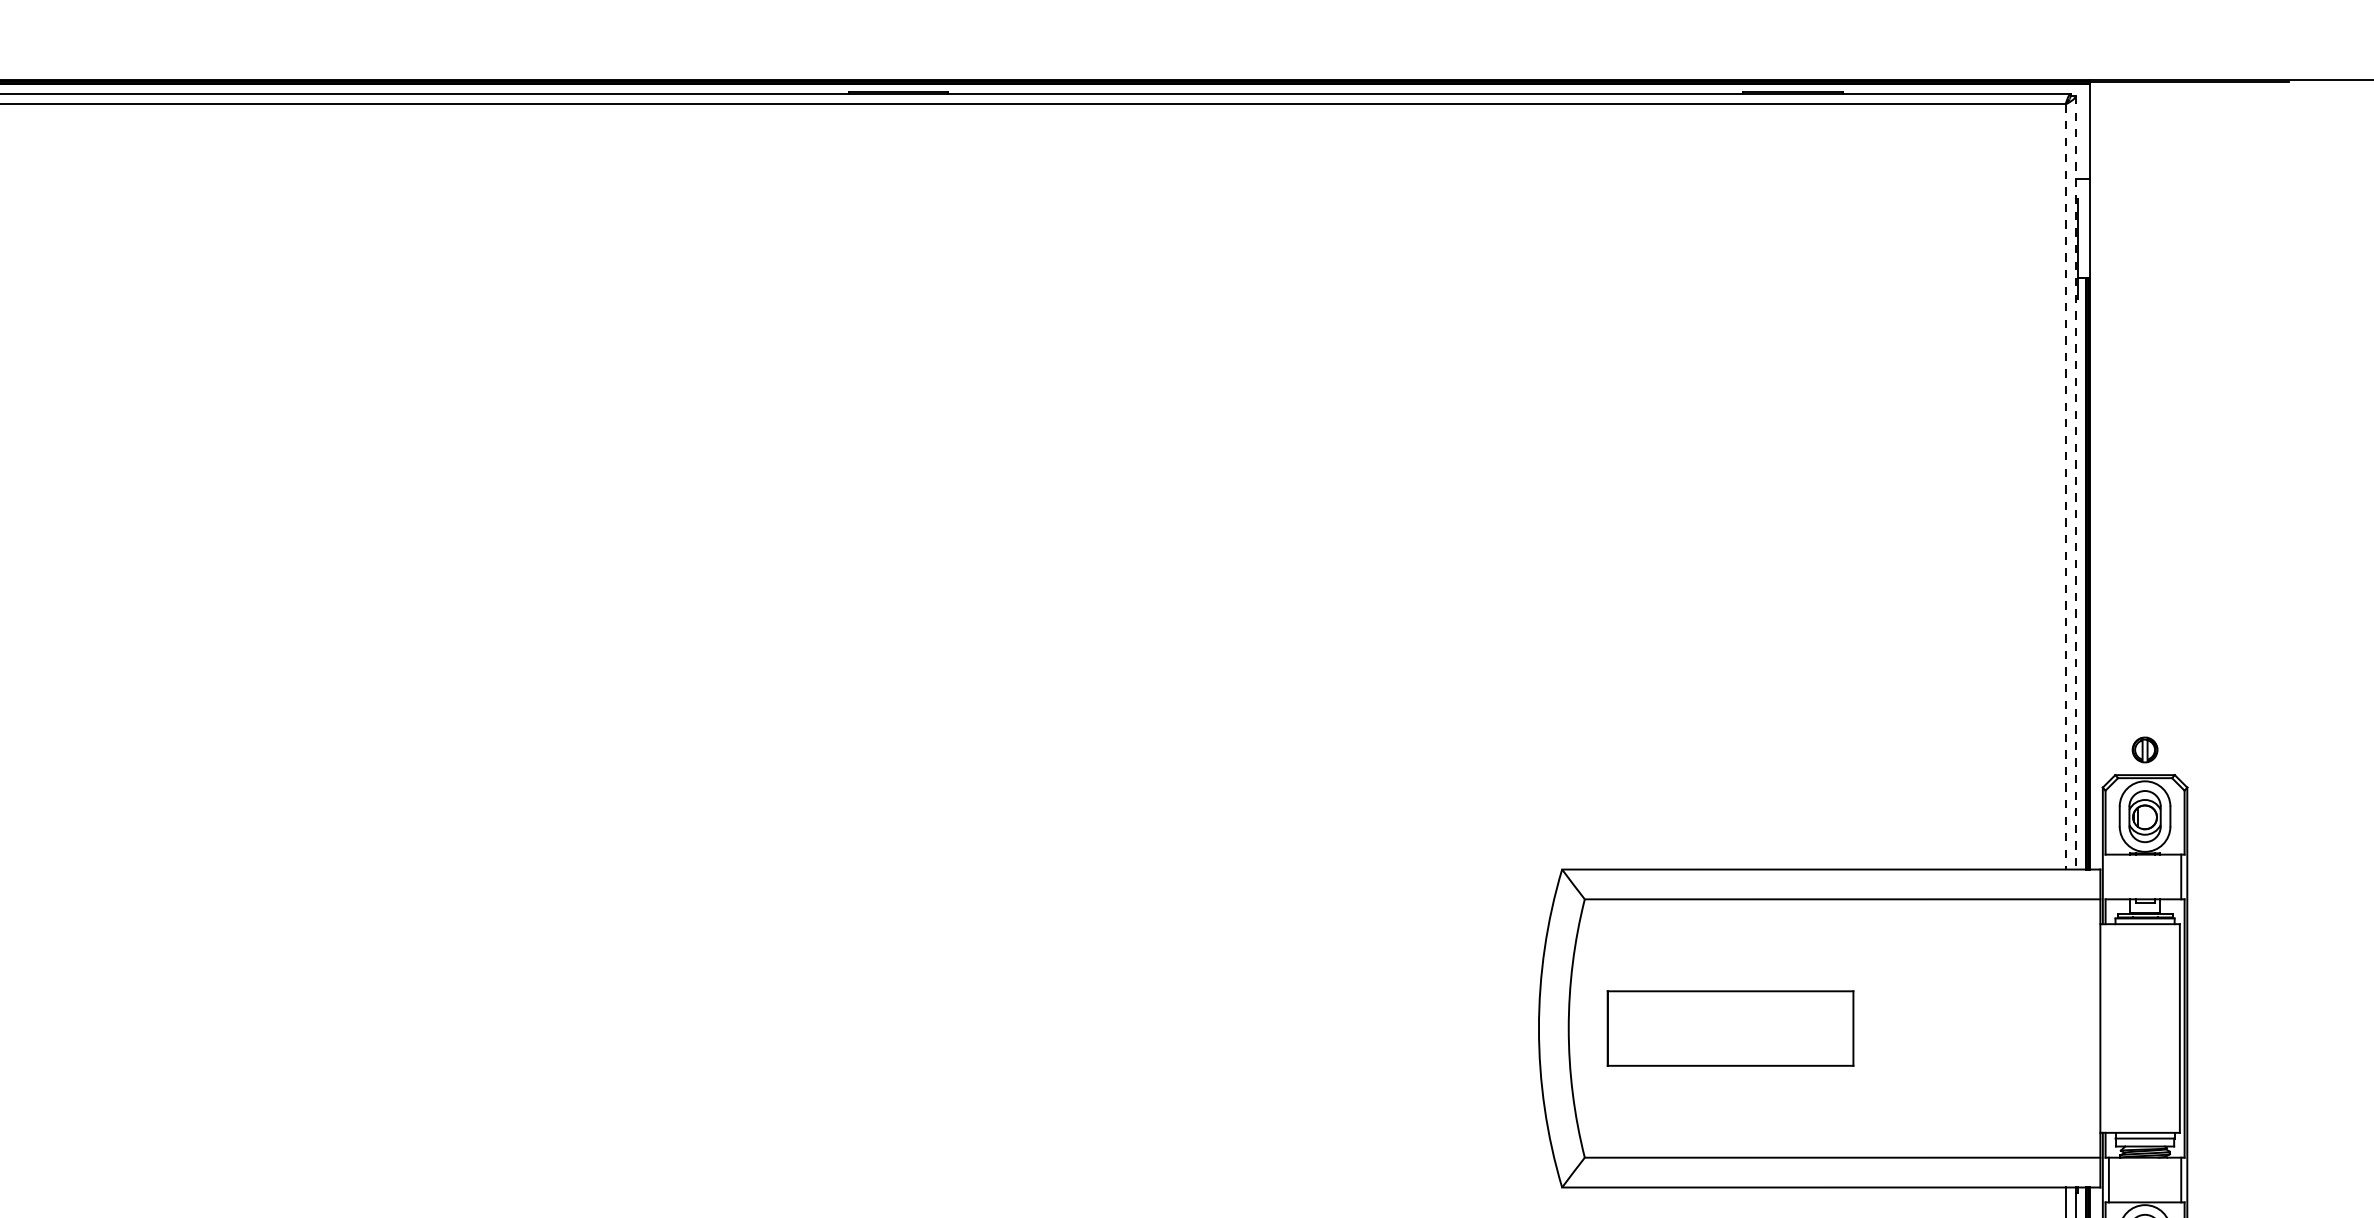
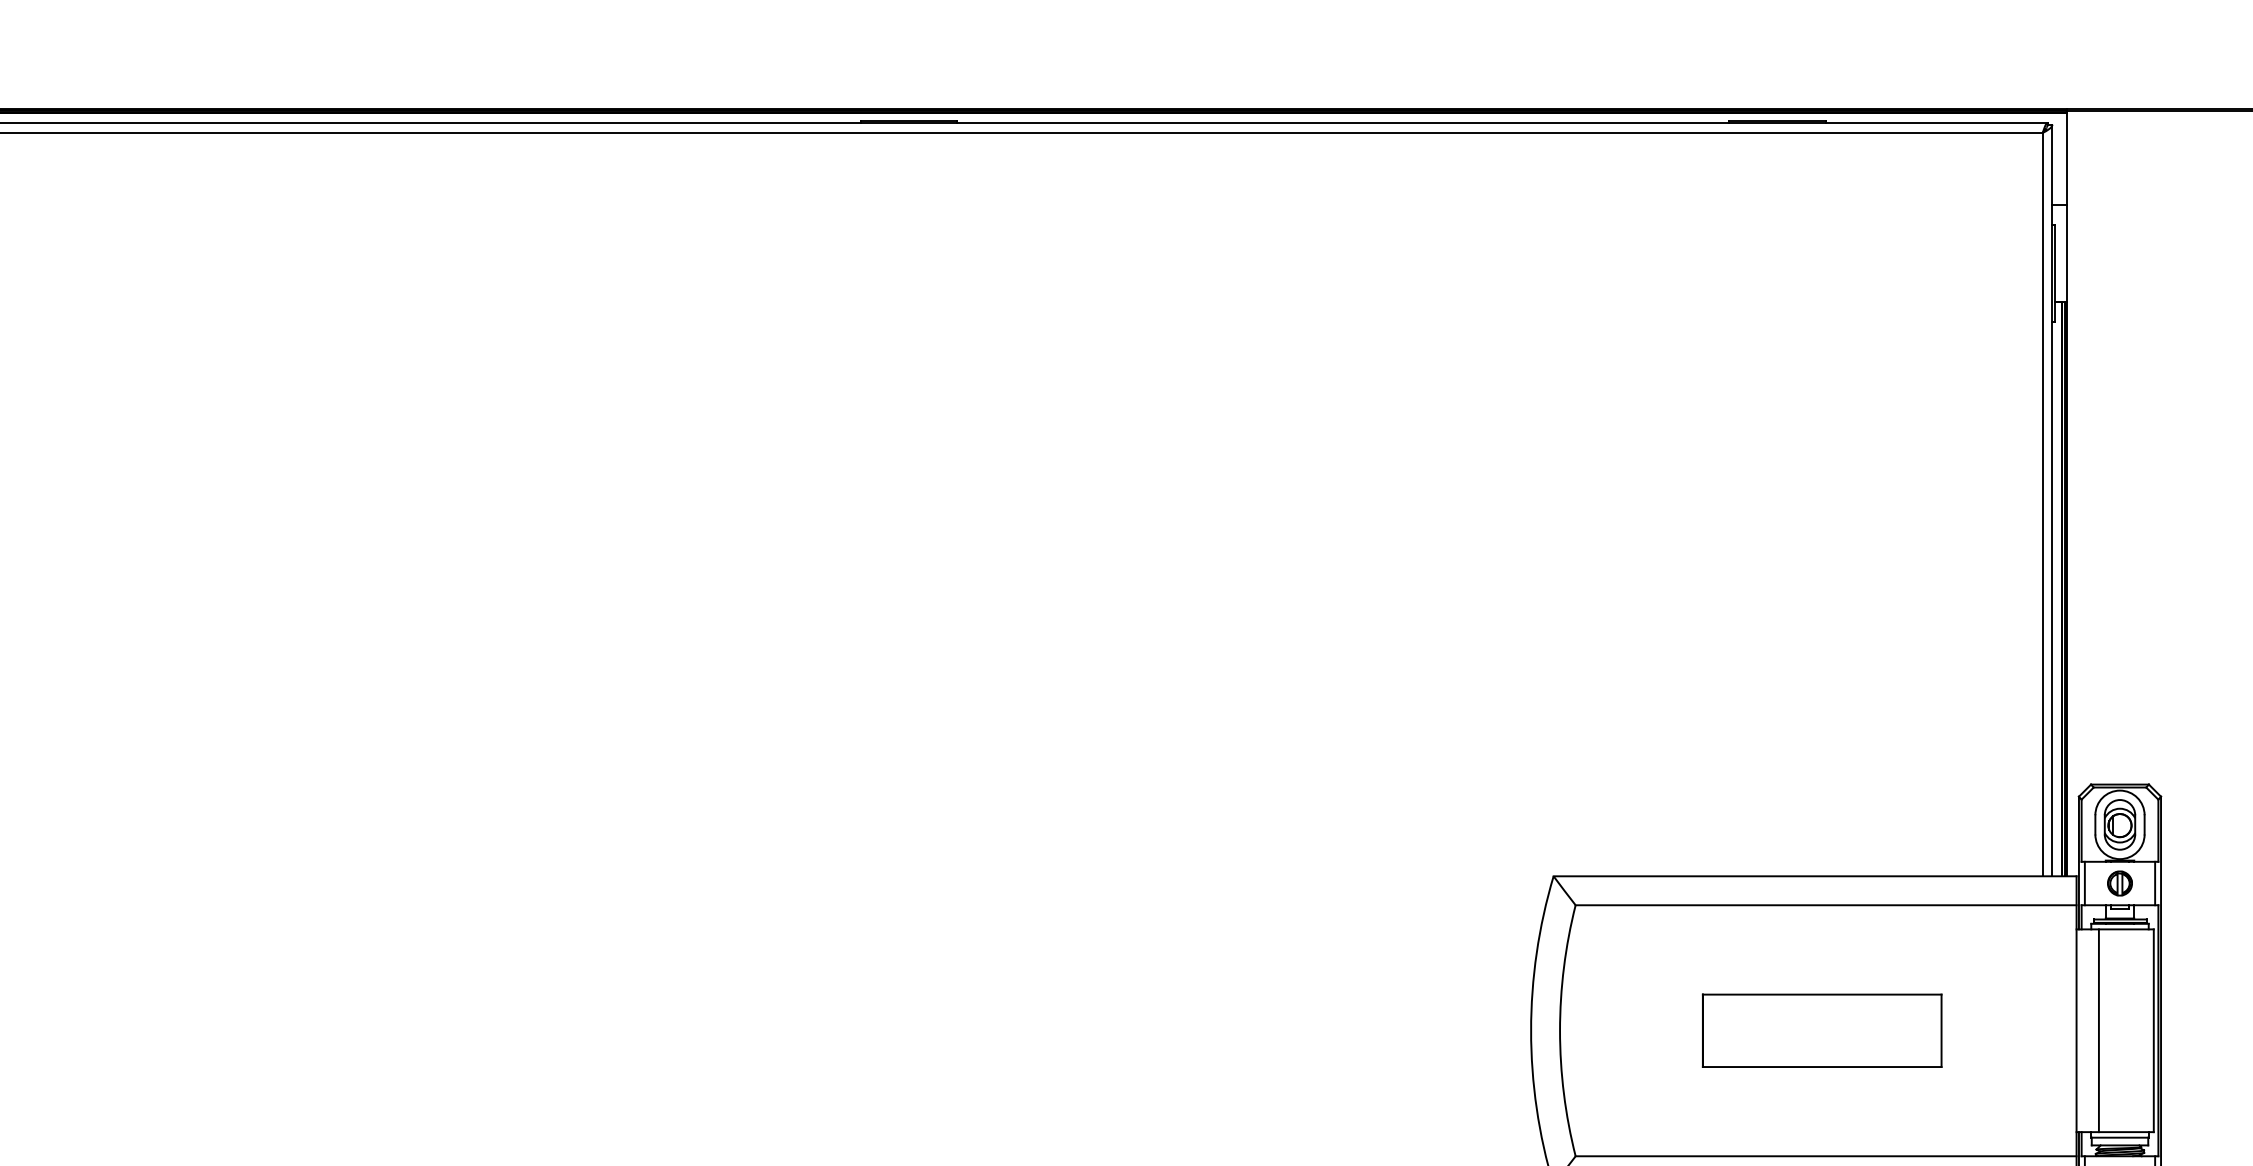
line: (2075, 482) -> (2052, 500), dashed -> solid
line: (2065, 486) -> (2042, 504), dashed -> solid
part: (2144, 749) -> (2119, 883), moved
line: (2108, 876) -> (2084, 883), added
part: (1730, 1028) -> (1822, 1030), moved
line: (2123, 1028) -> (2099, 1030), added

